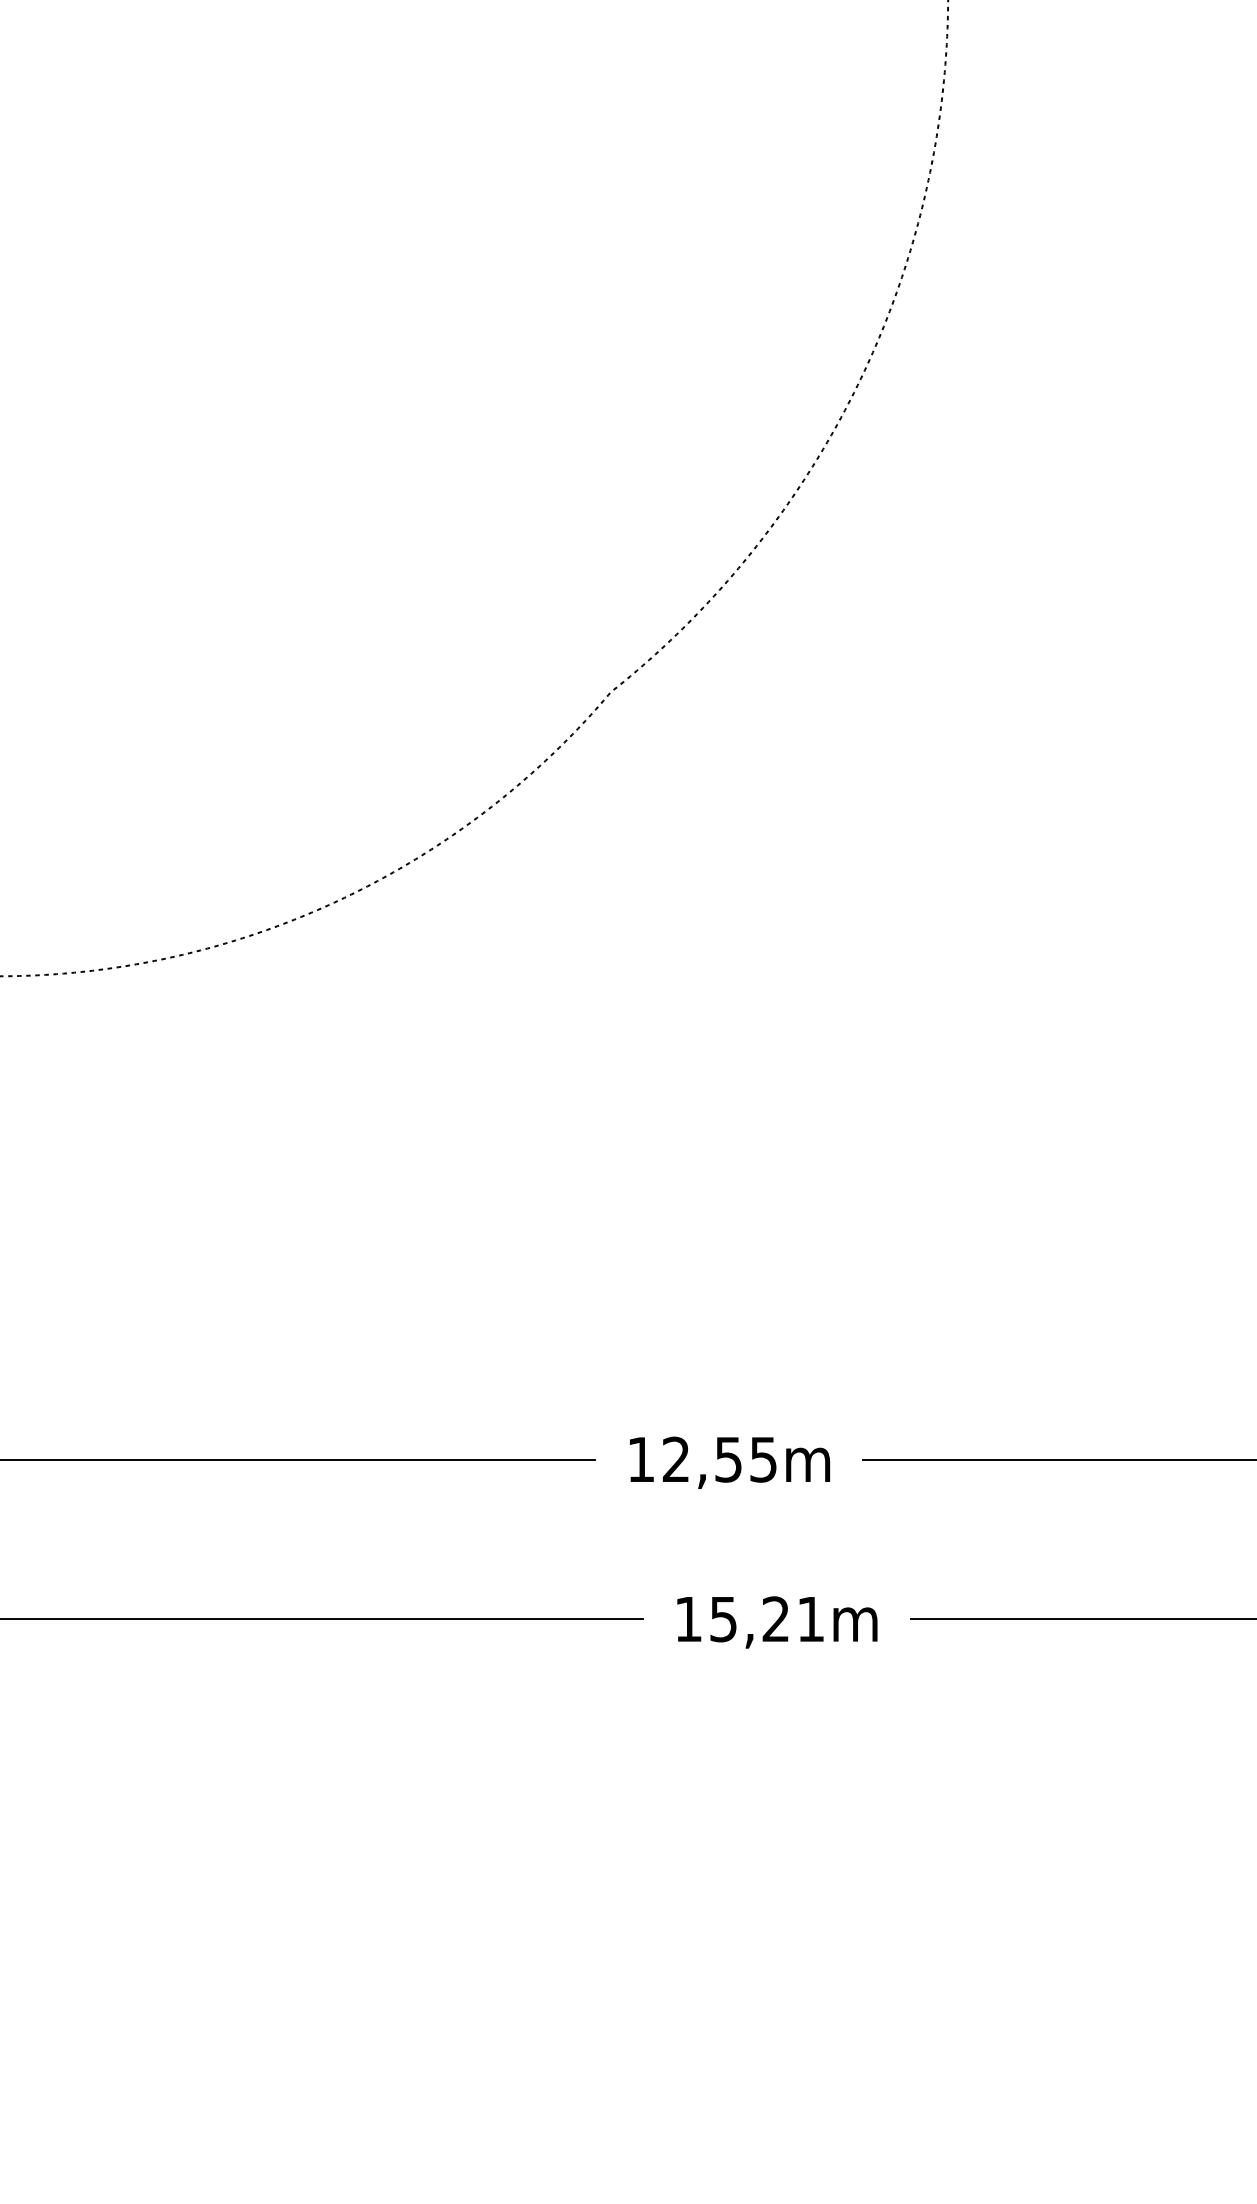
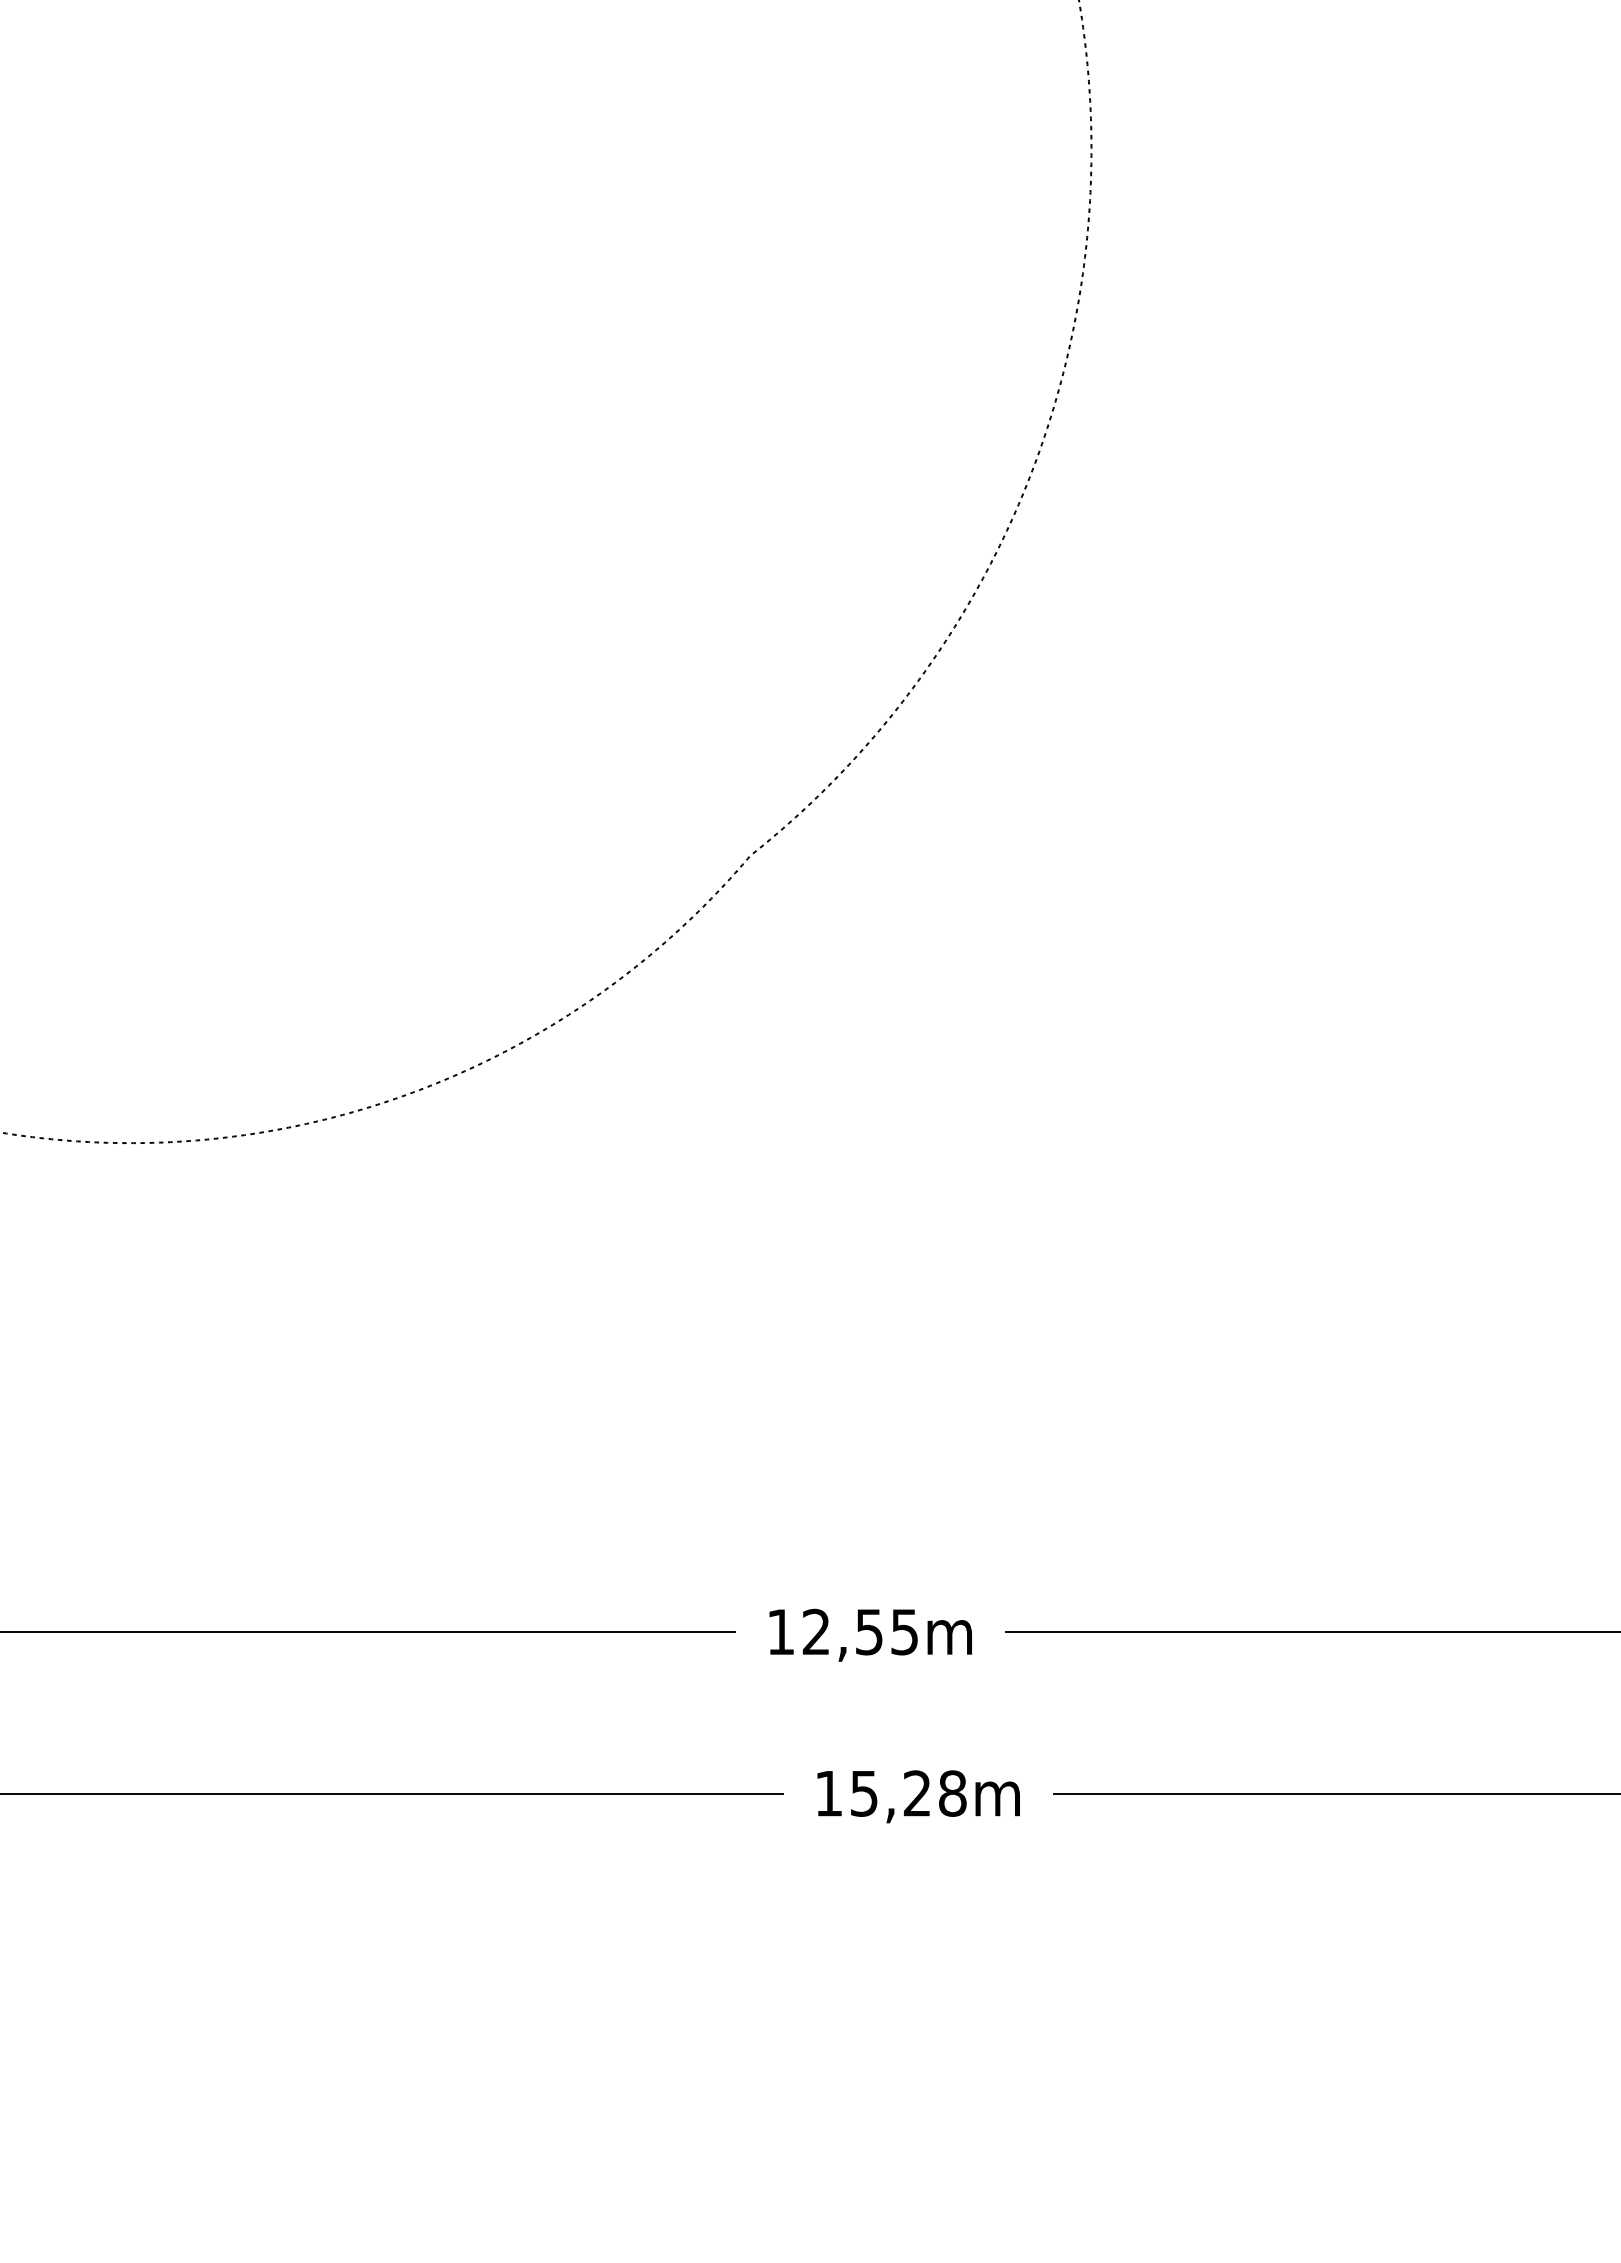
text: (810, 1619) -> (952, 1793), 15,21m -> 15,28m

